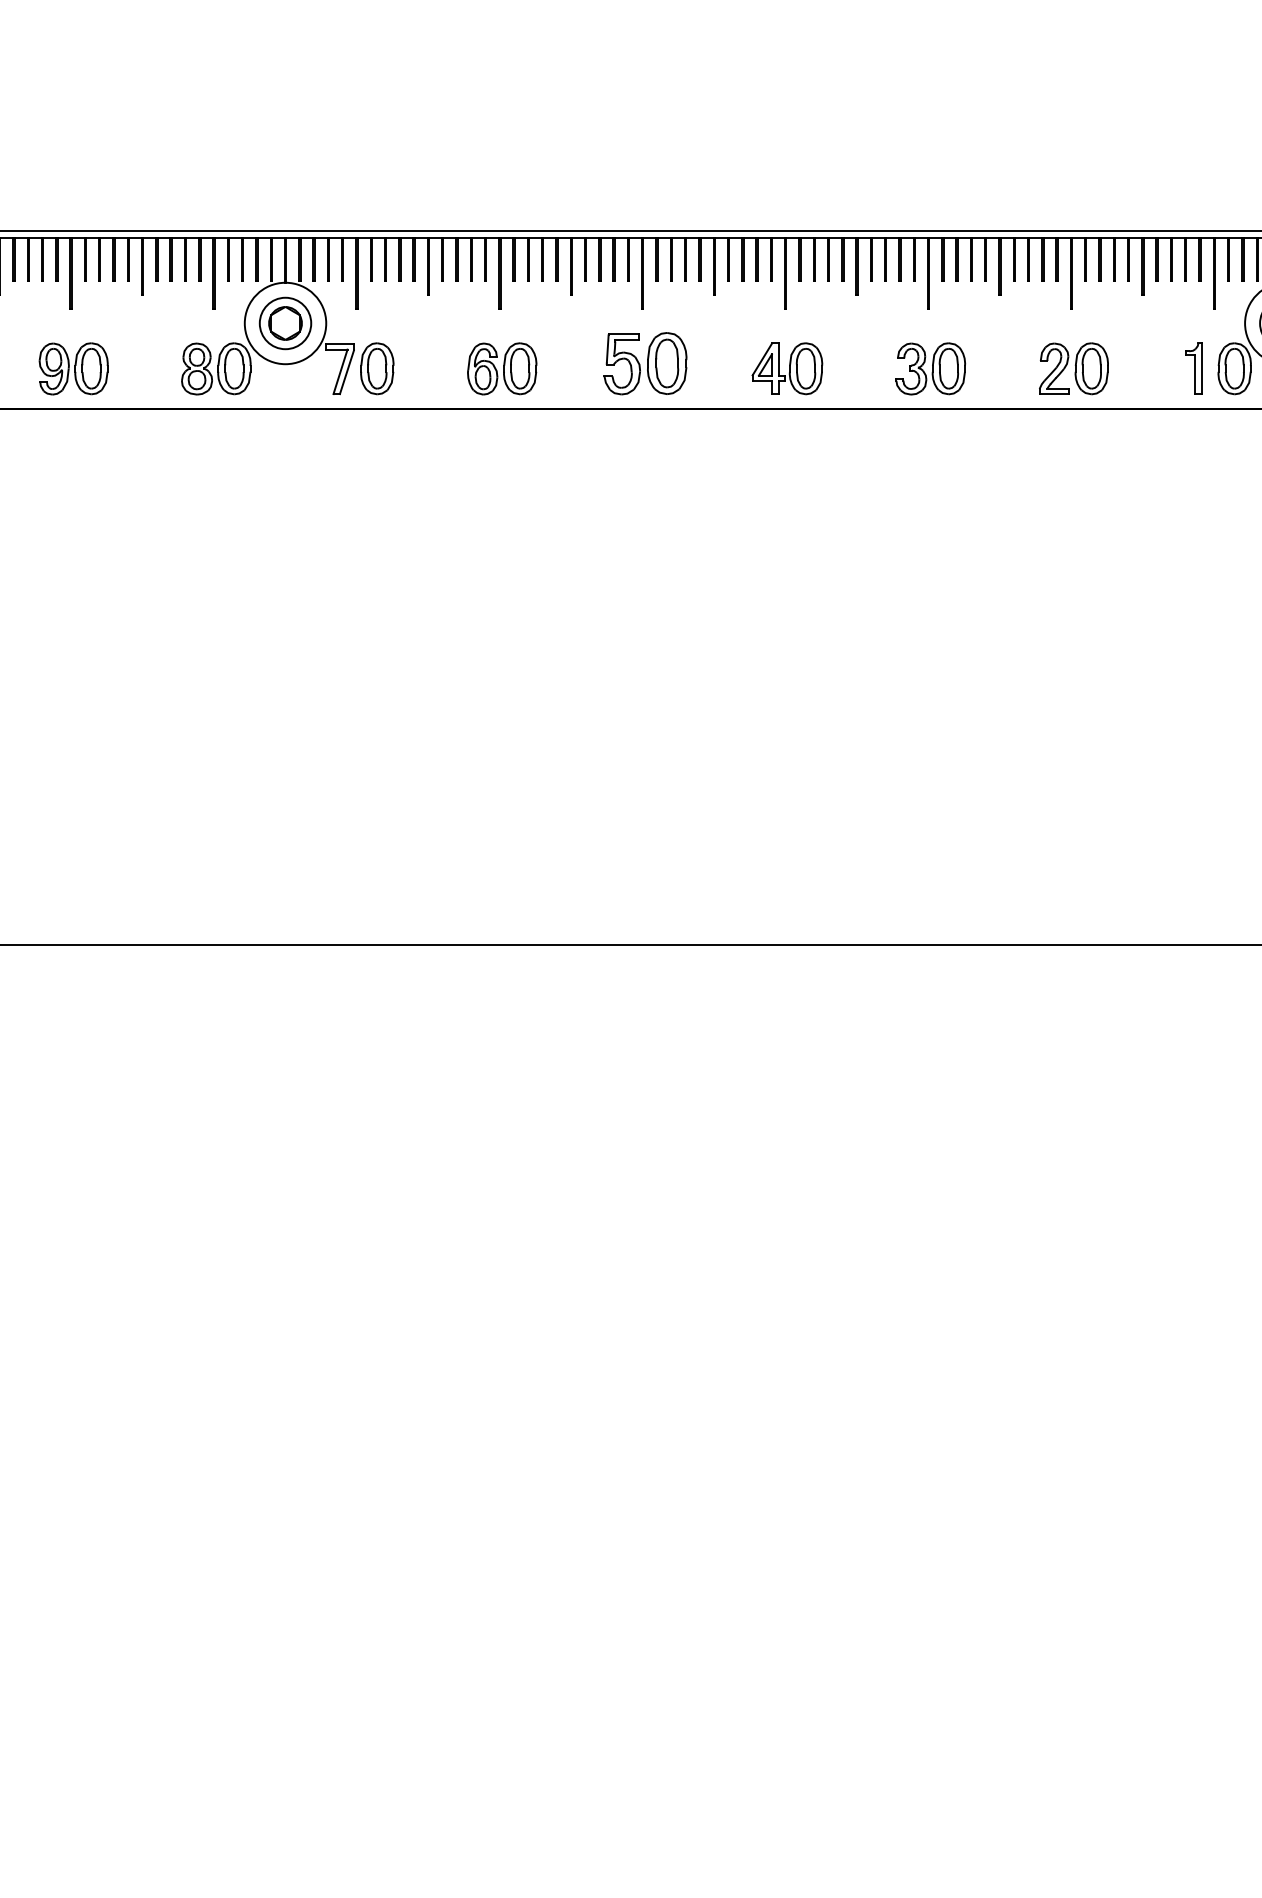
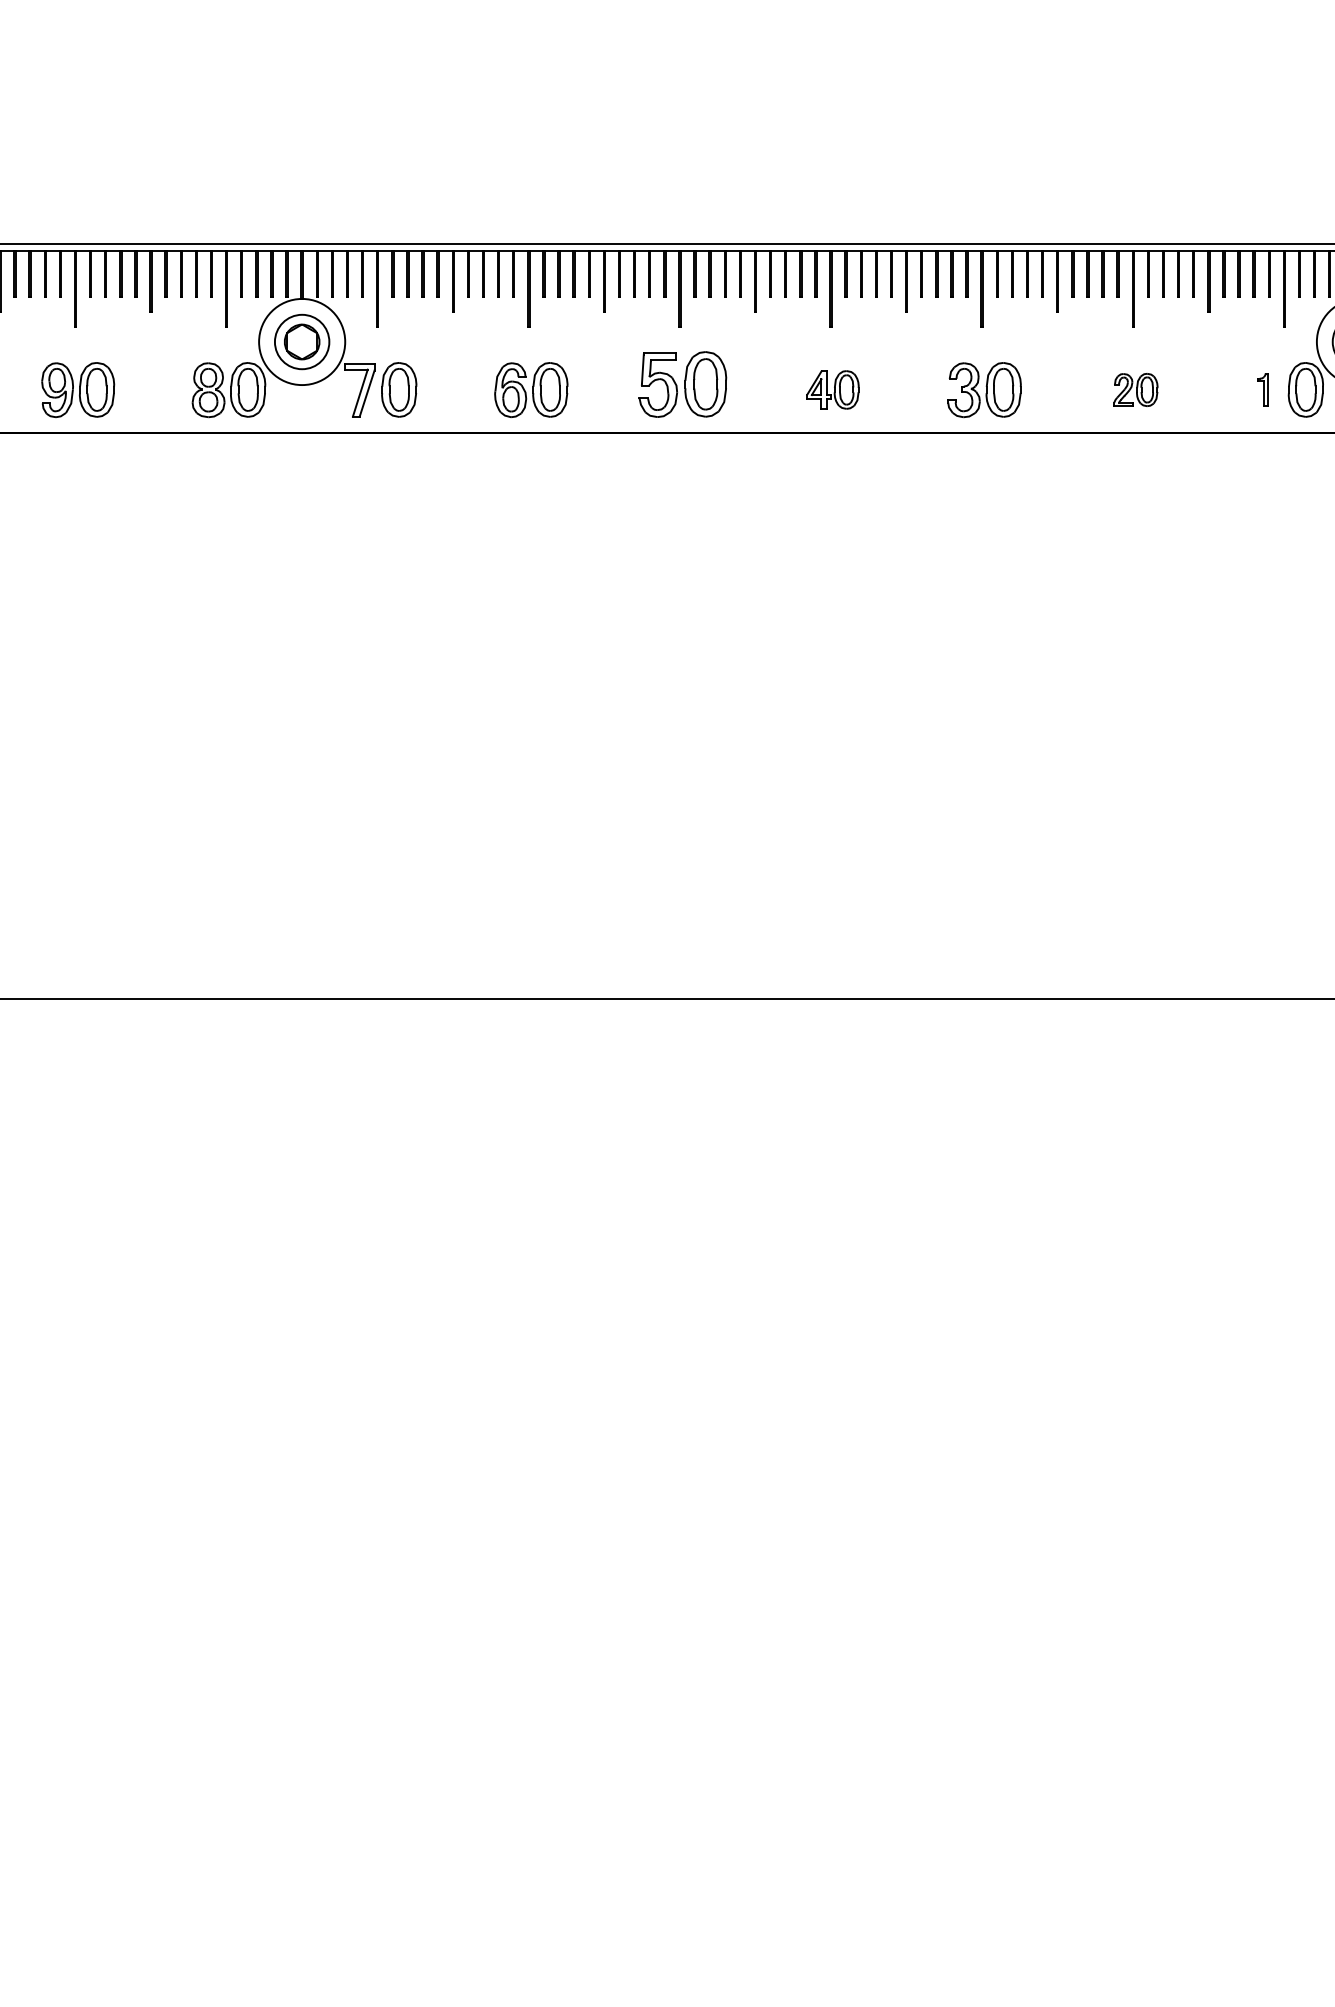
part: (787, 368) -> (832, 389), size x0.7
part: (1073, 368) -> (1135, 389), size x0.6
part: (1193, 368) -> (1262, 389), size x0.6

